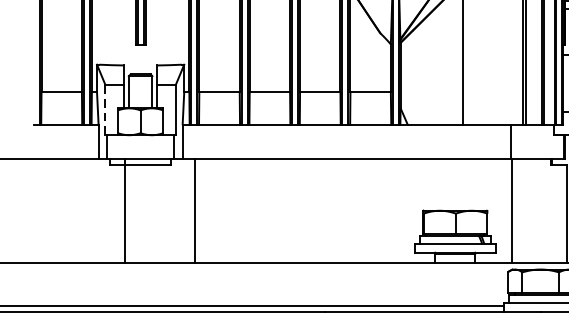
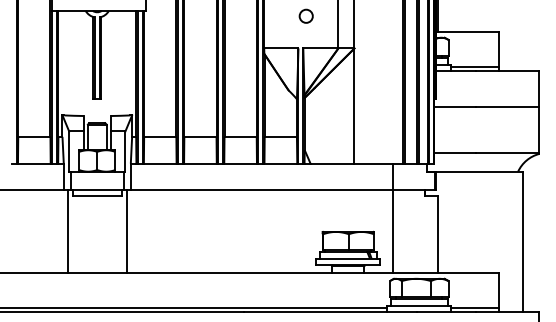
line: (105, 109) -> (69, 151), dashed -> solid
line: (124, 210) -> (67, 231), moved
line: (194, 210) -> (126, 231), moved

